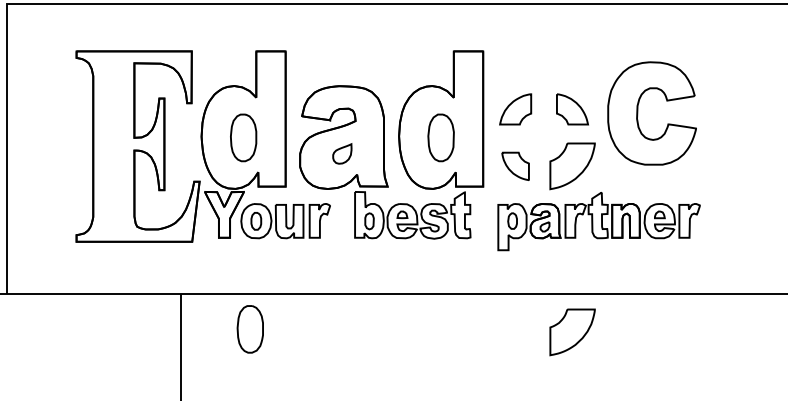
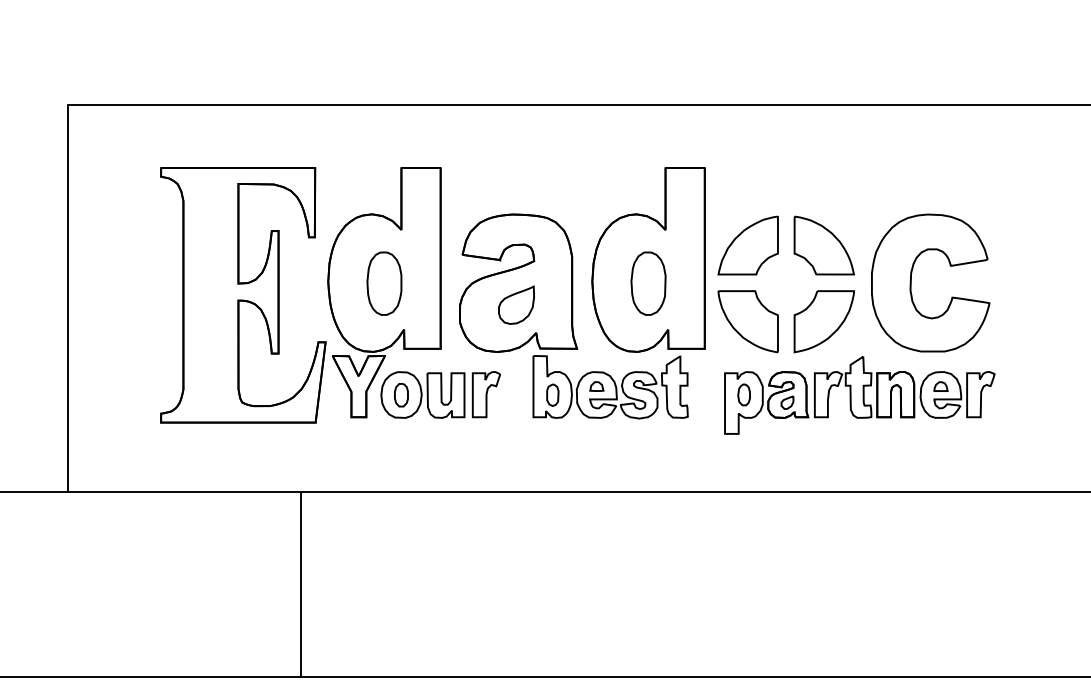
part: (515, 109) -> (747, 245), size x1.43
part: (571, 109) -> (823, 245), size x1.43
part: (637, 113) -> (911, 282), moved
part: (342, 153) -> (516, 304), size x1.43
part: (515, 166) -> (747, 321), size x1.67
part: (250, 329) -> (393, 539), removed
part: (571, 332) -> (823, 543), removed

